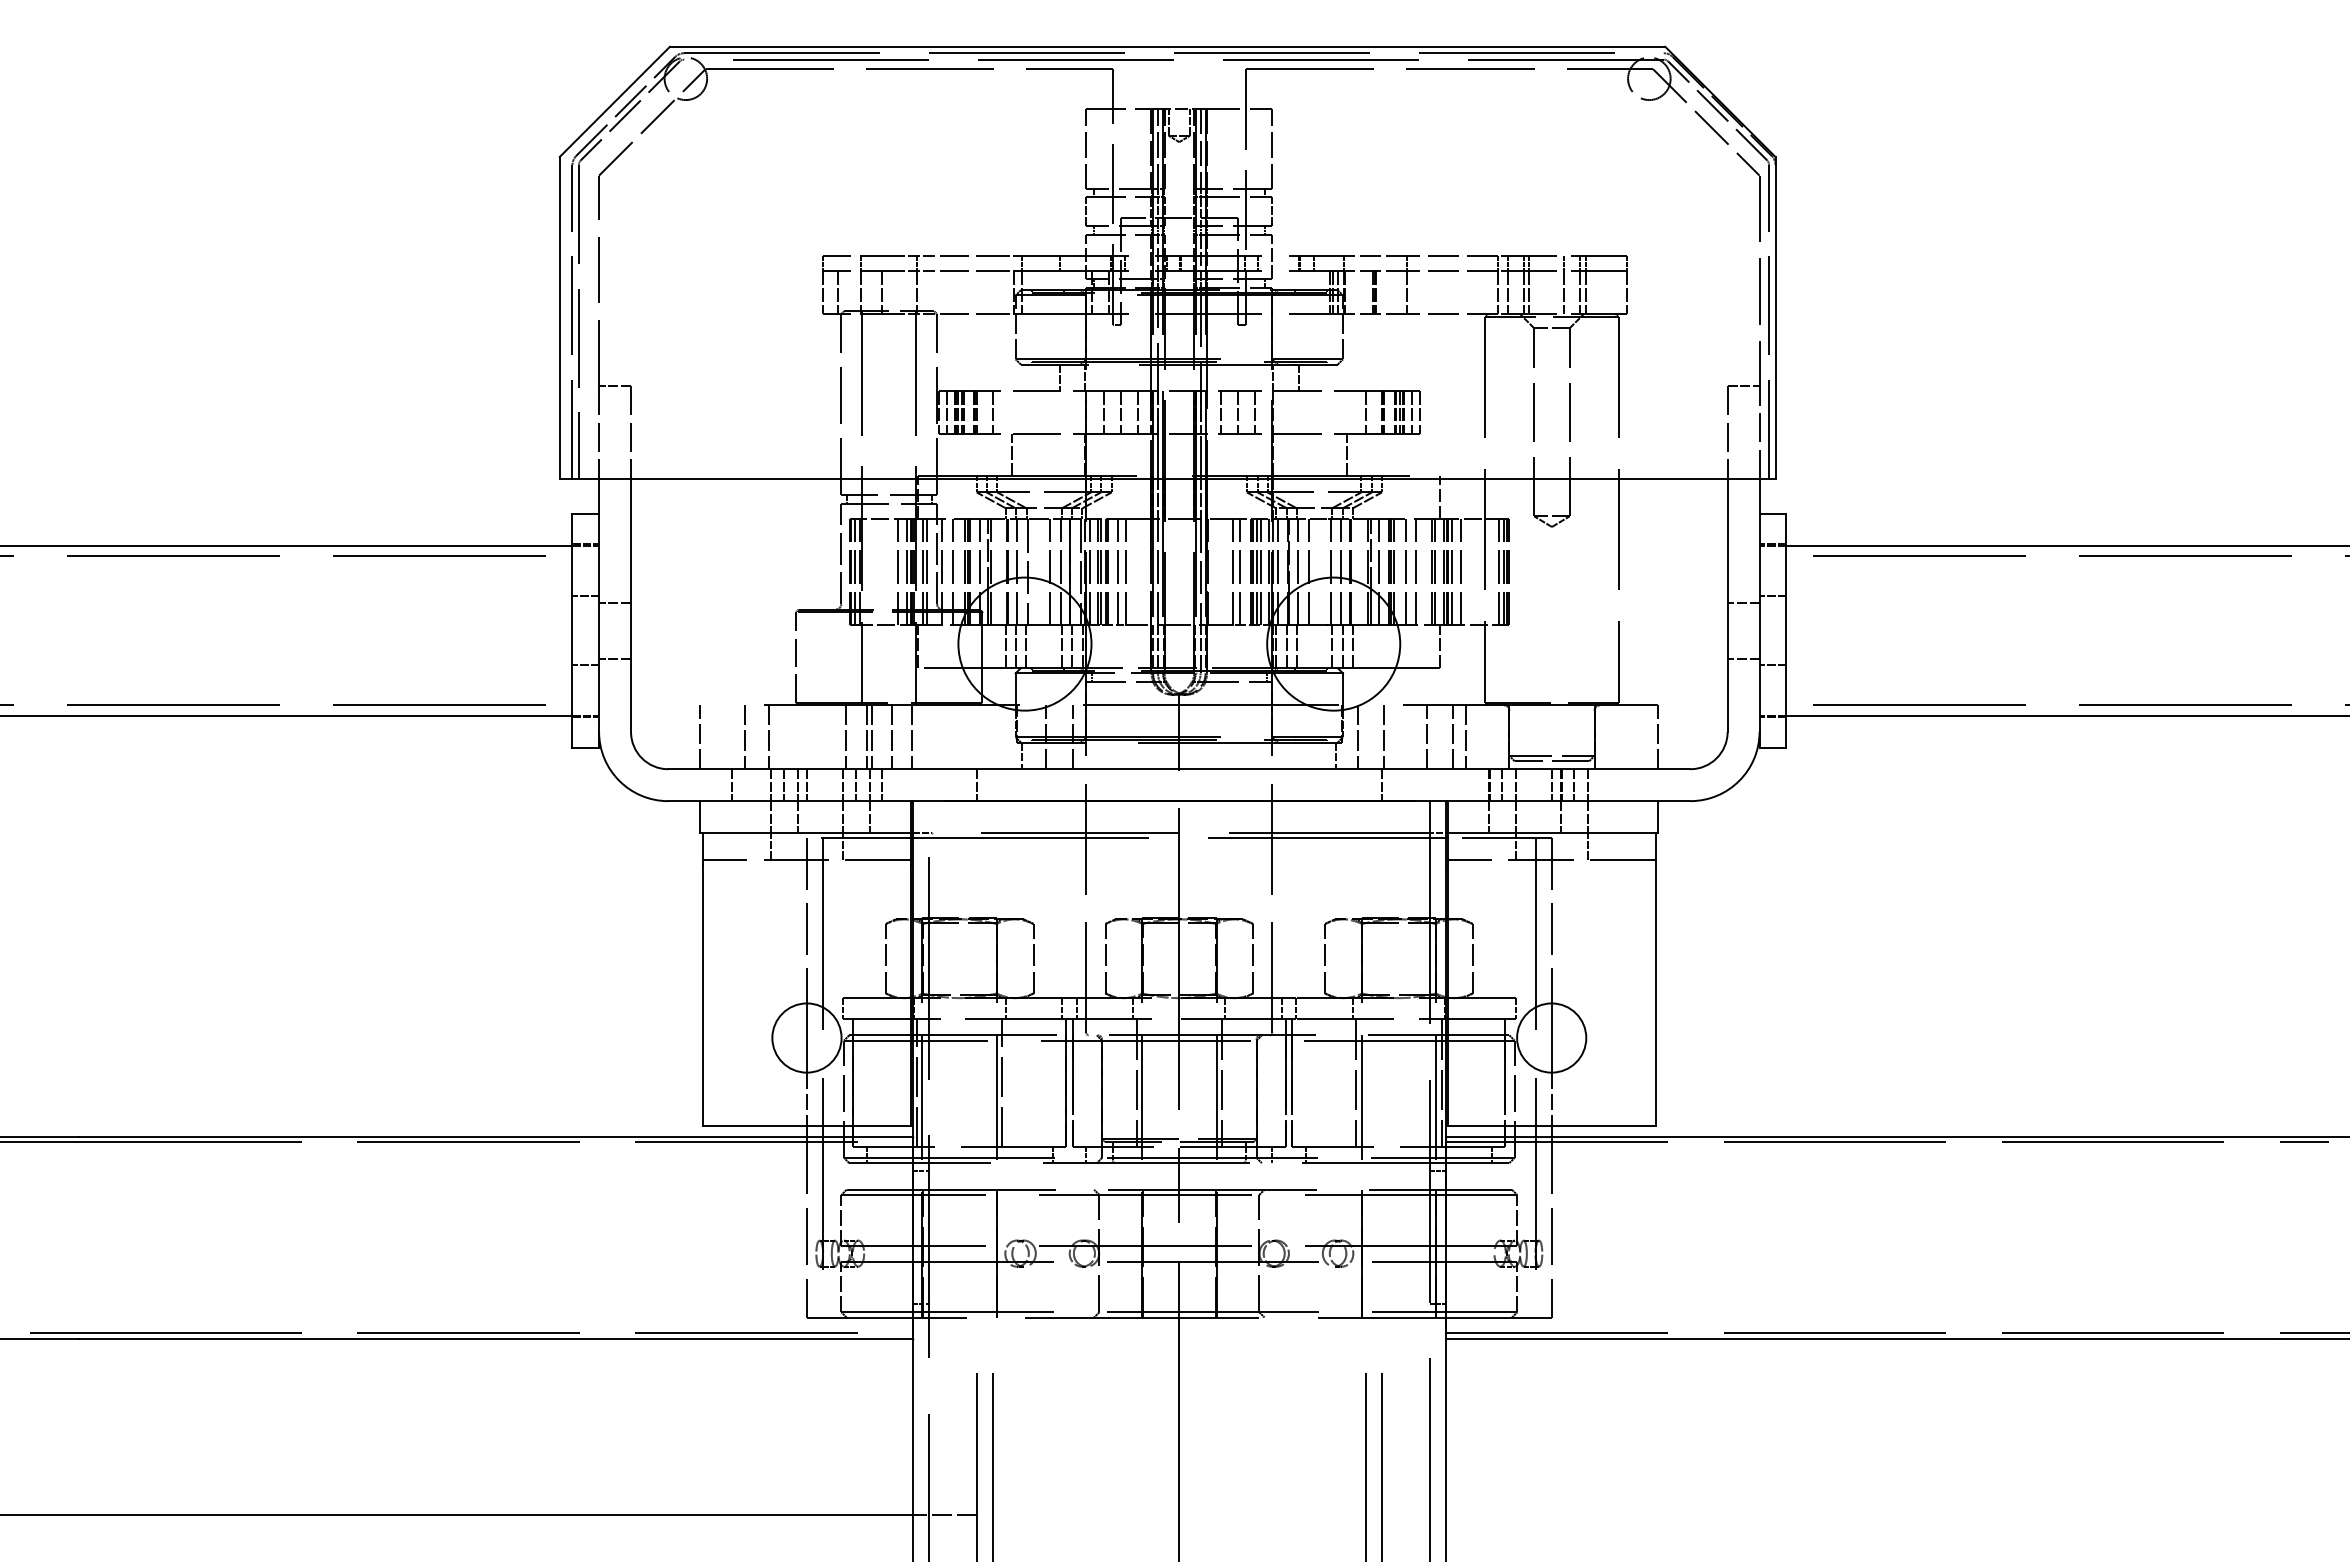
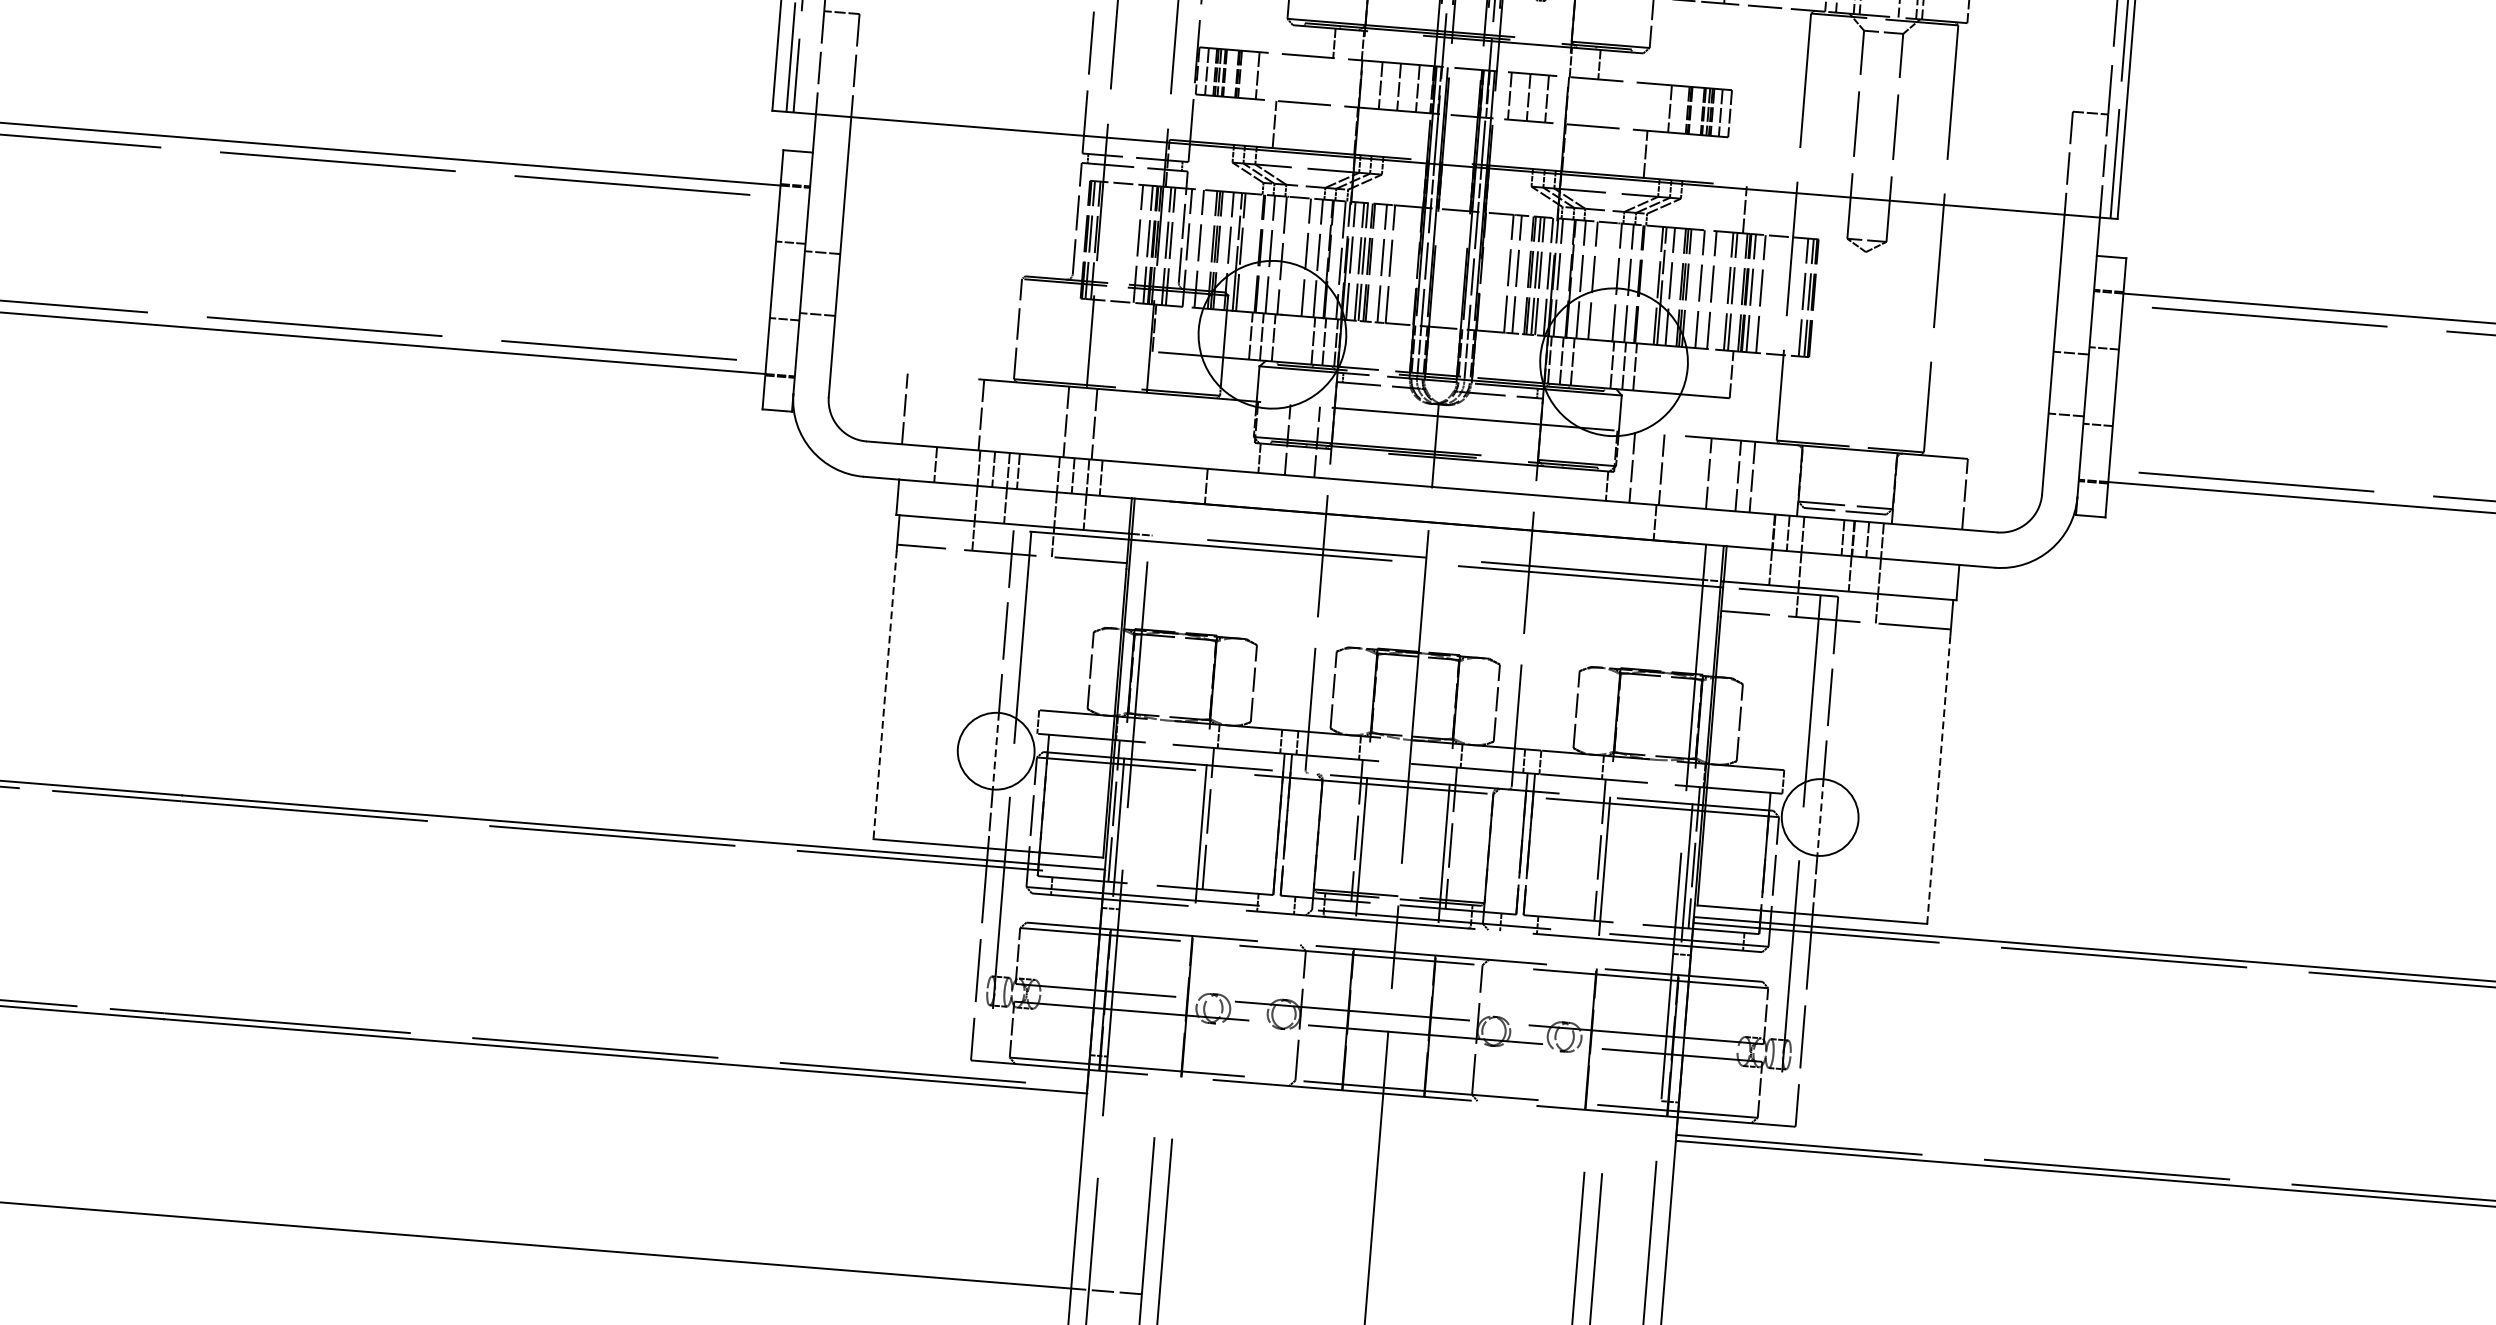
line: (745, 737) -> (954, 413), removed
line: (866, 737) -> (1088, 424), removed
line: (892, 737) -> (1117, 426), removed
line: (911, 737) -> (1138, 428), removed
line: (1655, 994) -> (1938, 778), solid -> dashed
line: (703, 995) -> (885, 694), solid -> dashed
line: (806, 1038) -> (995, 751), solid -> dashed
line: (1551, 1038) -> (1819, 818), solid -> dashed

